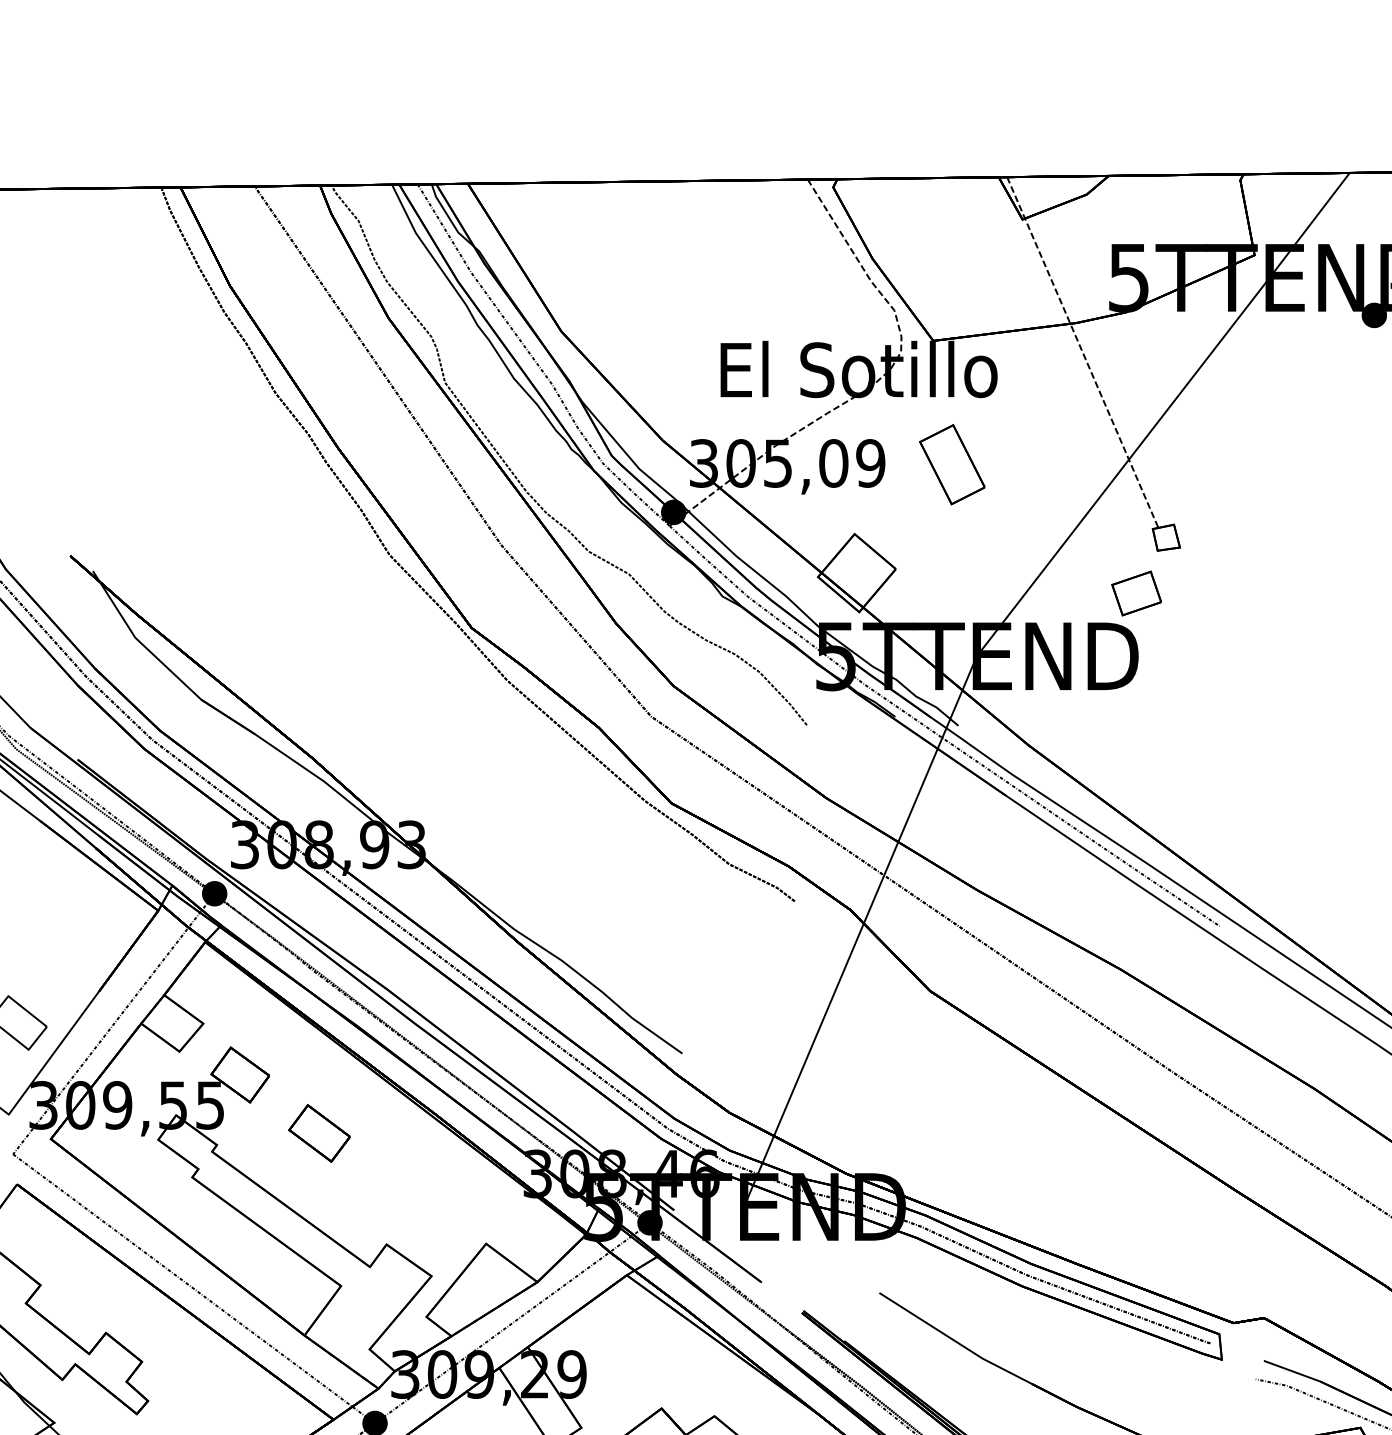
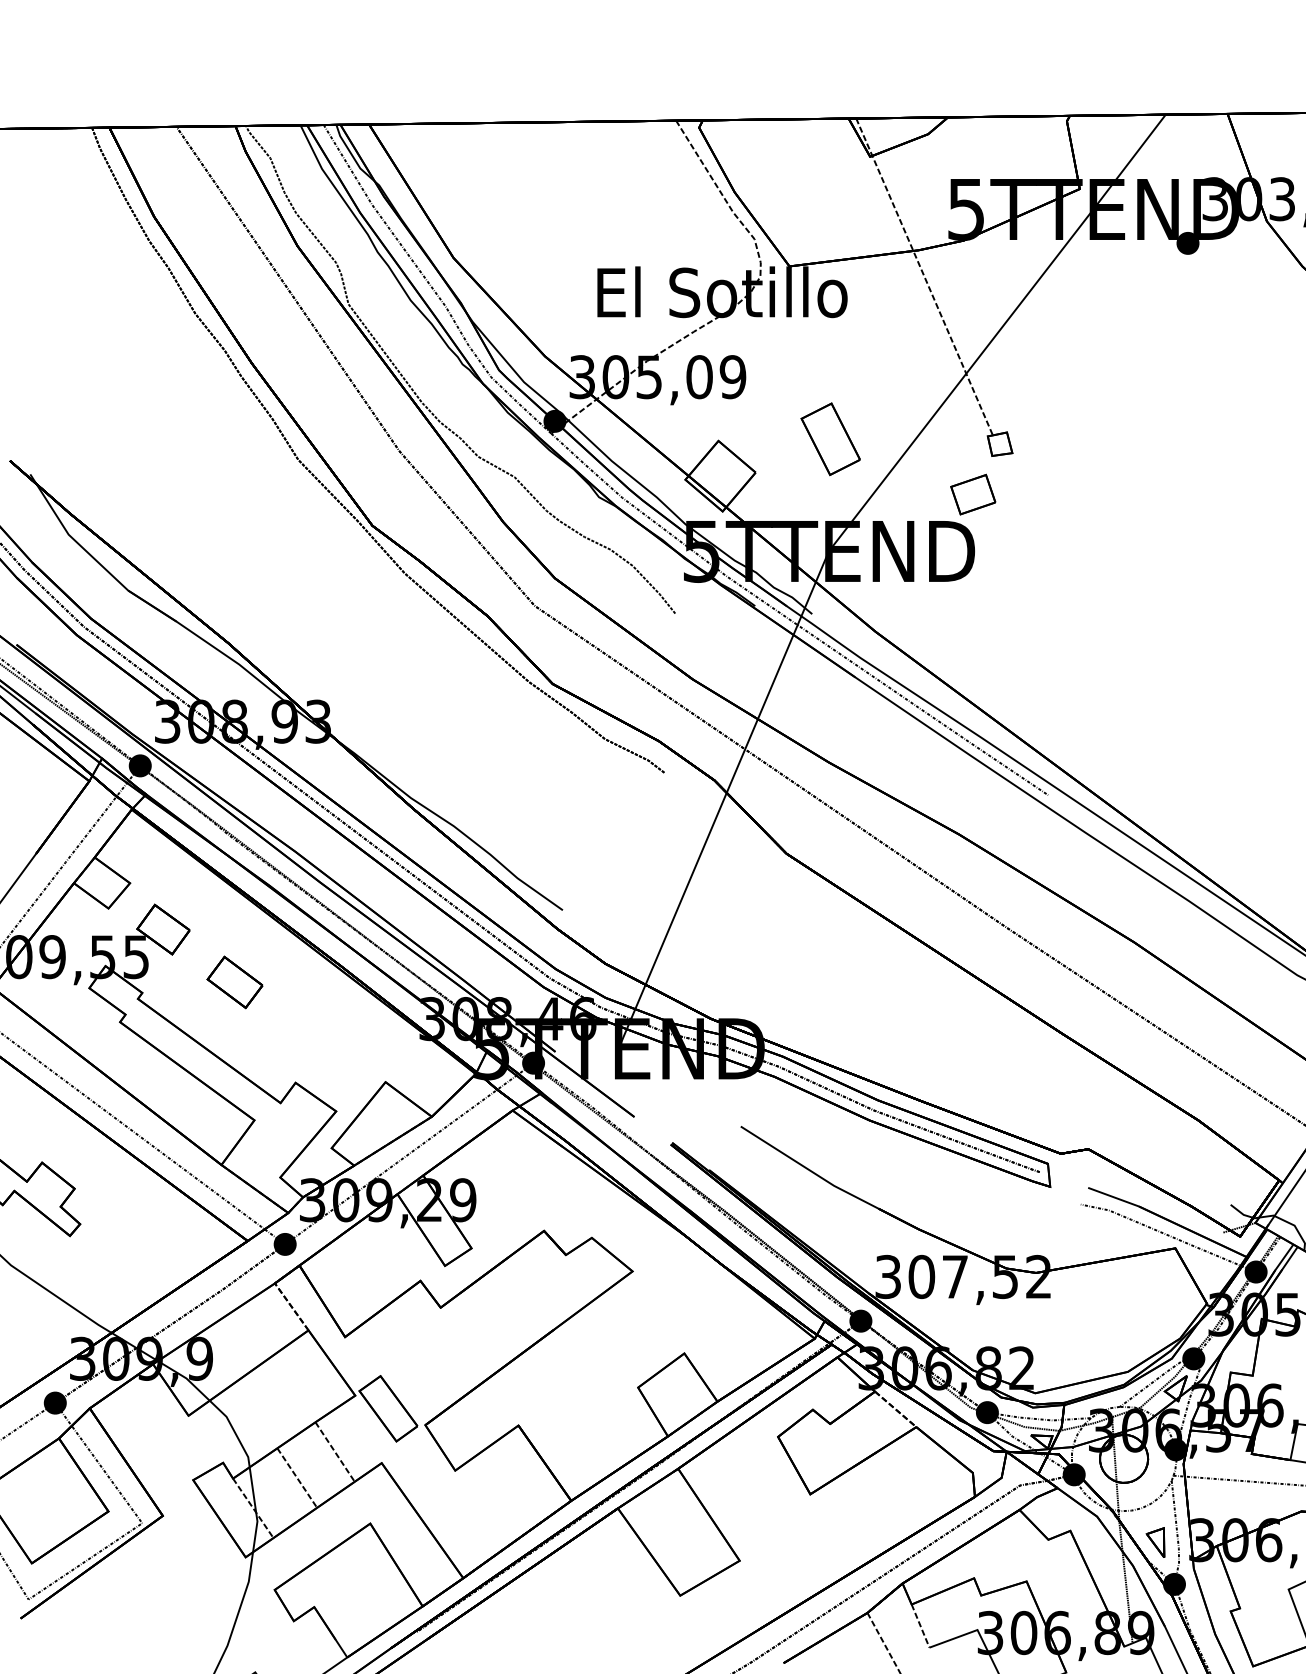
part: (952, 464) -> (830, 439), moved

